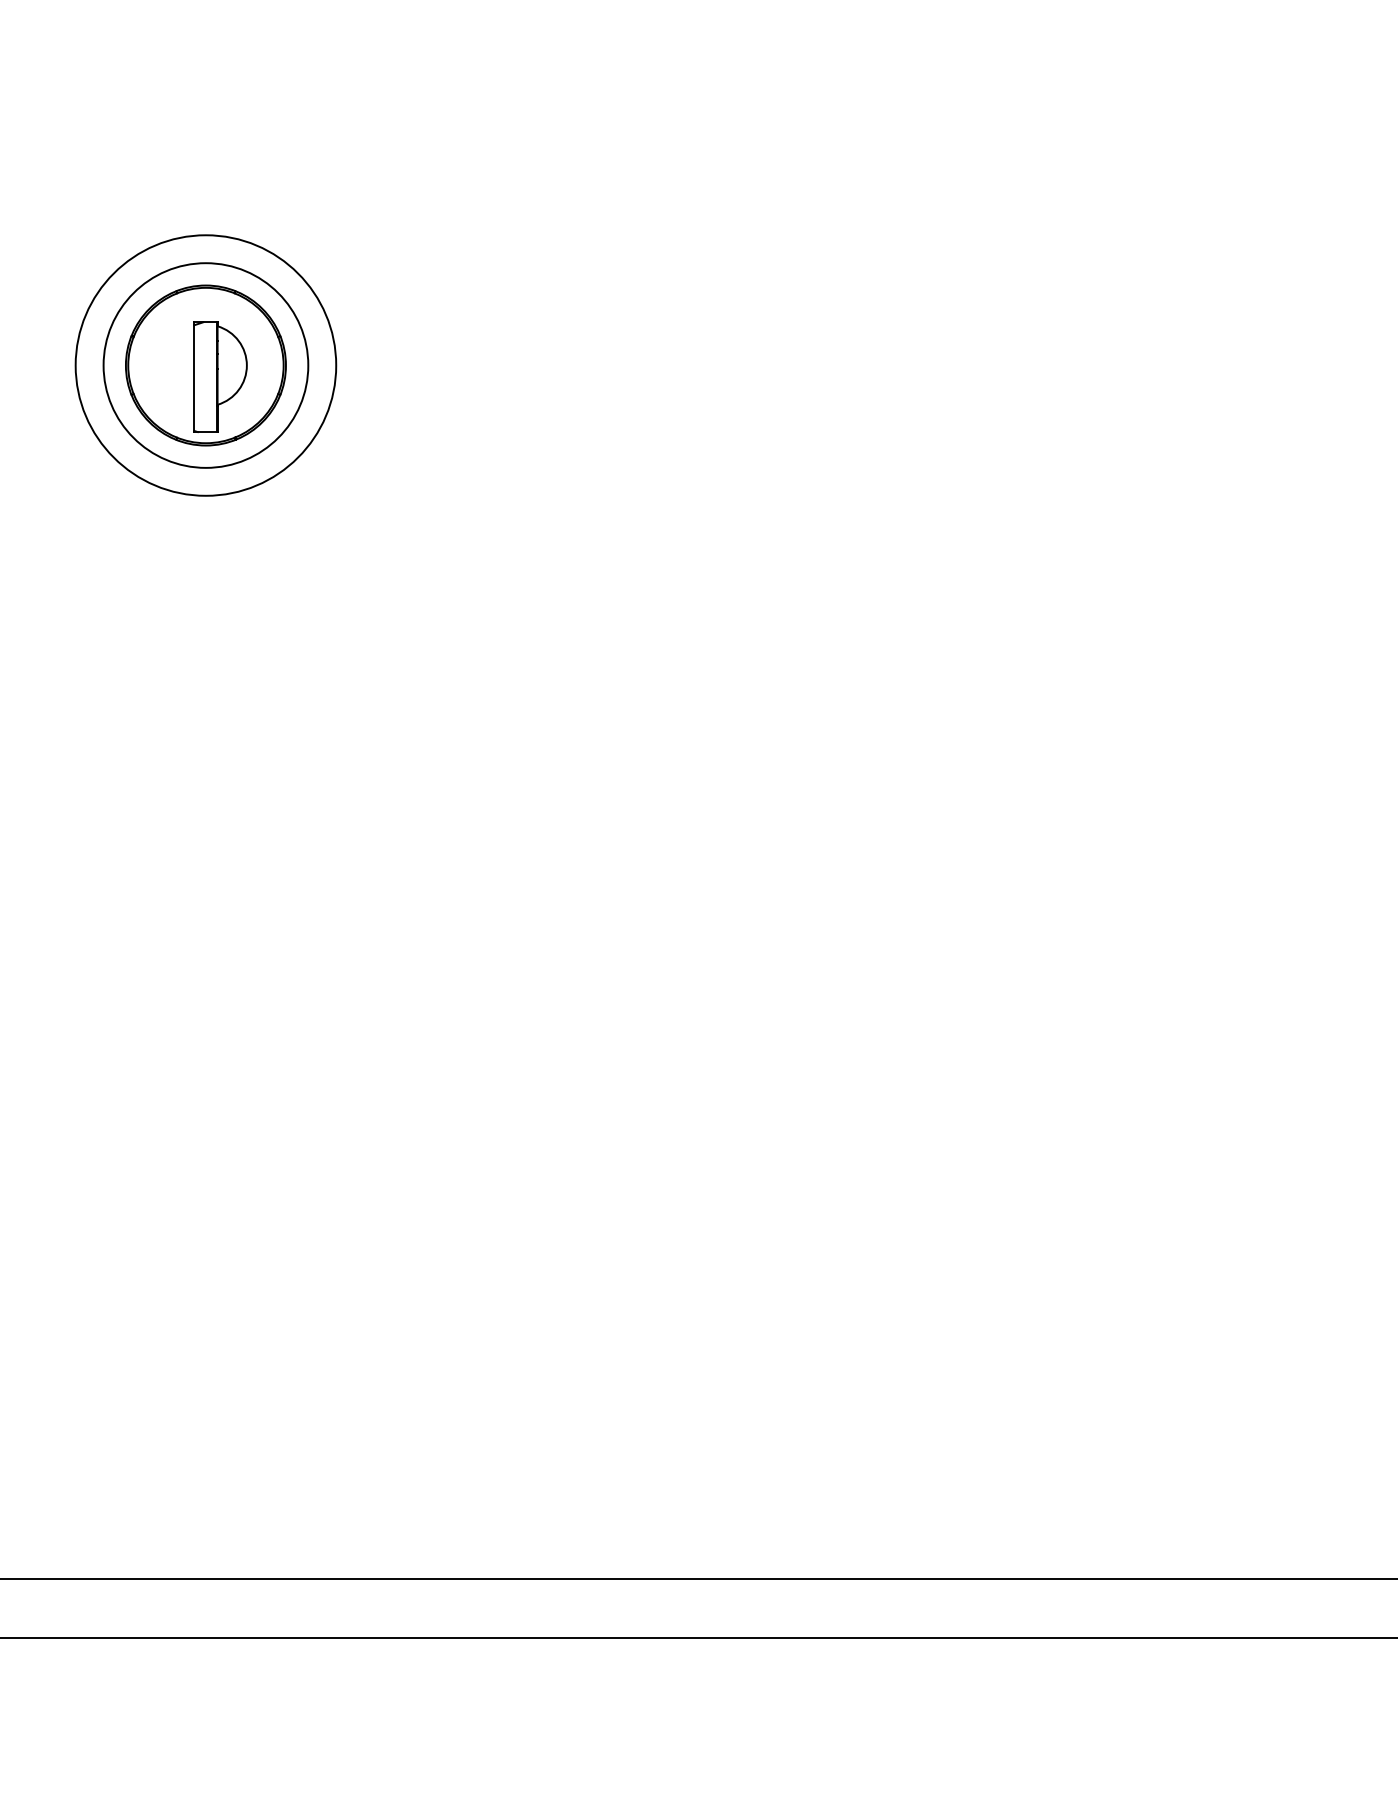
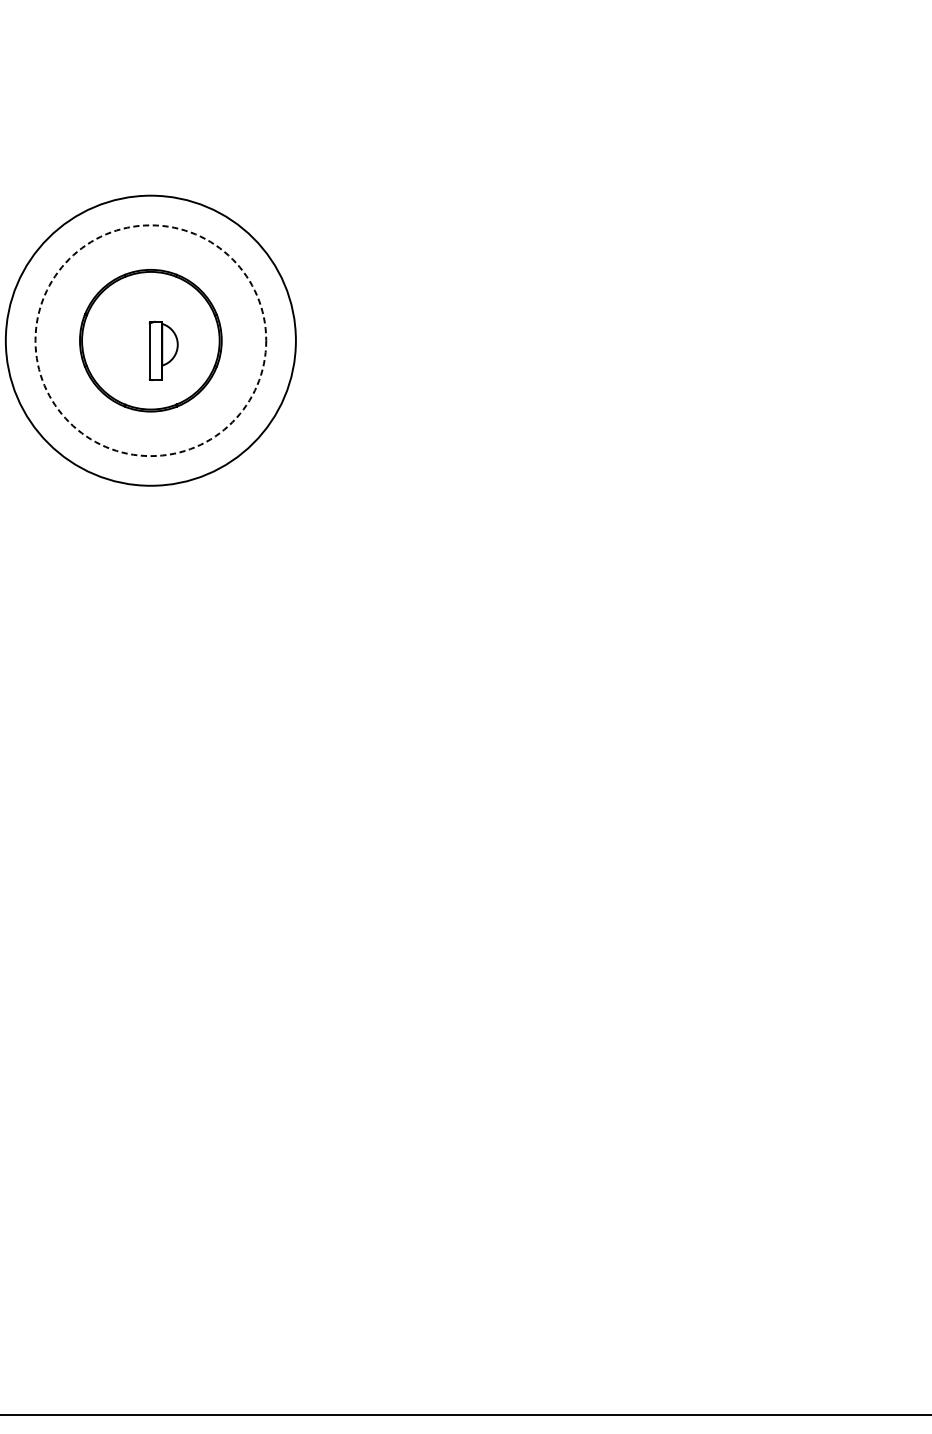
circle: (205, 365) -> (150, 340), size x1.6
circle: (205, 365) -> (150, 340), solid -> dashed
part: (220, 376) -> (163, 350), size x0.6

